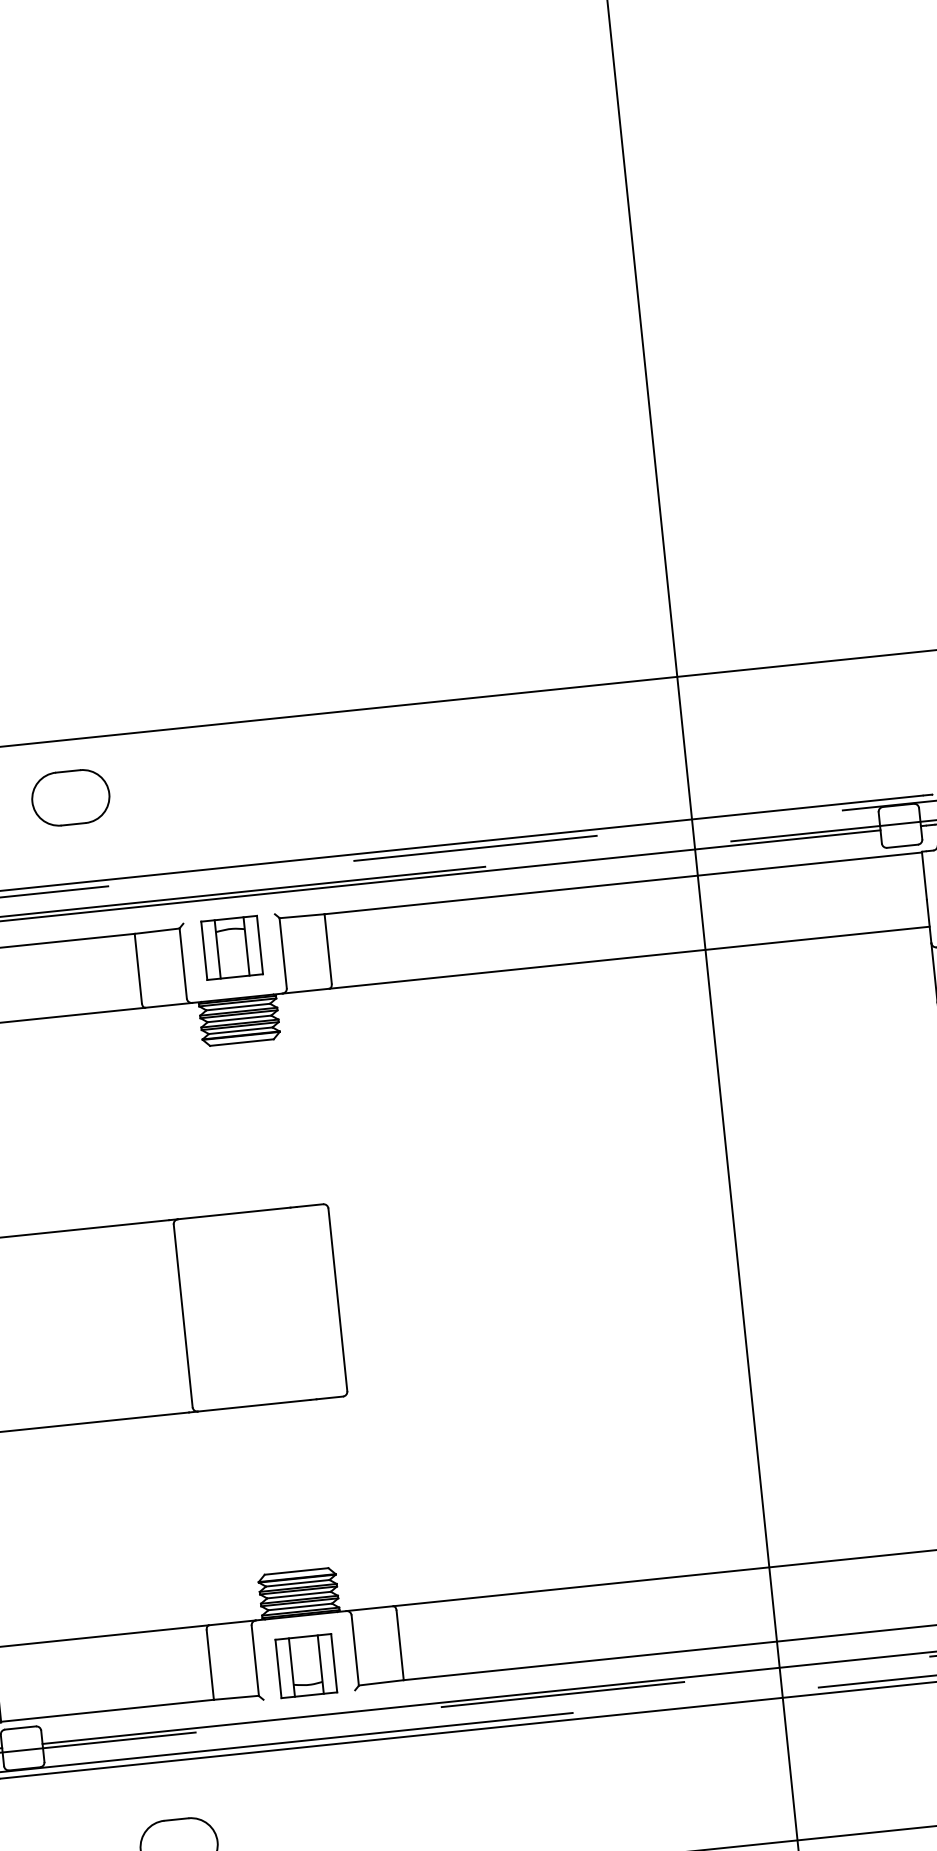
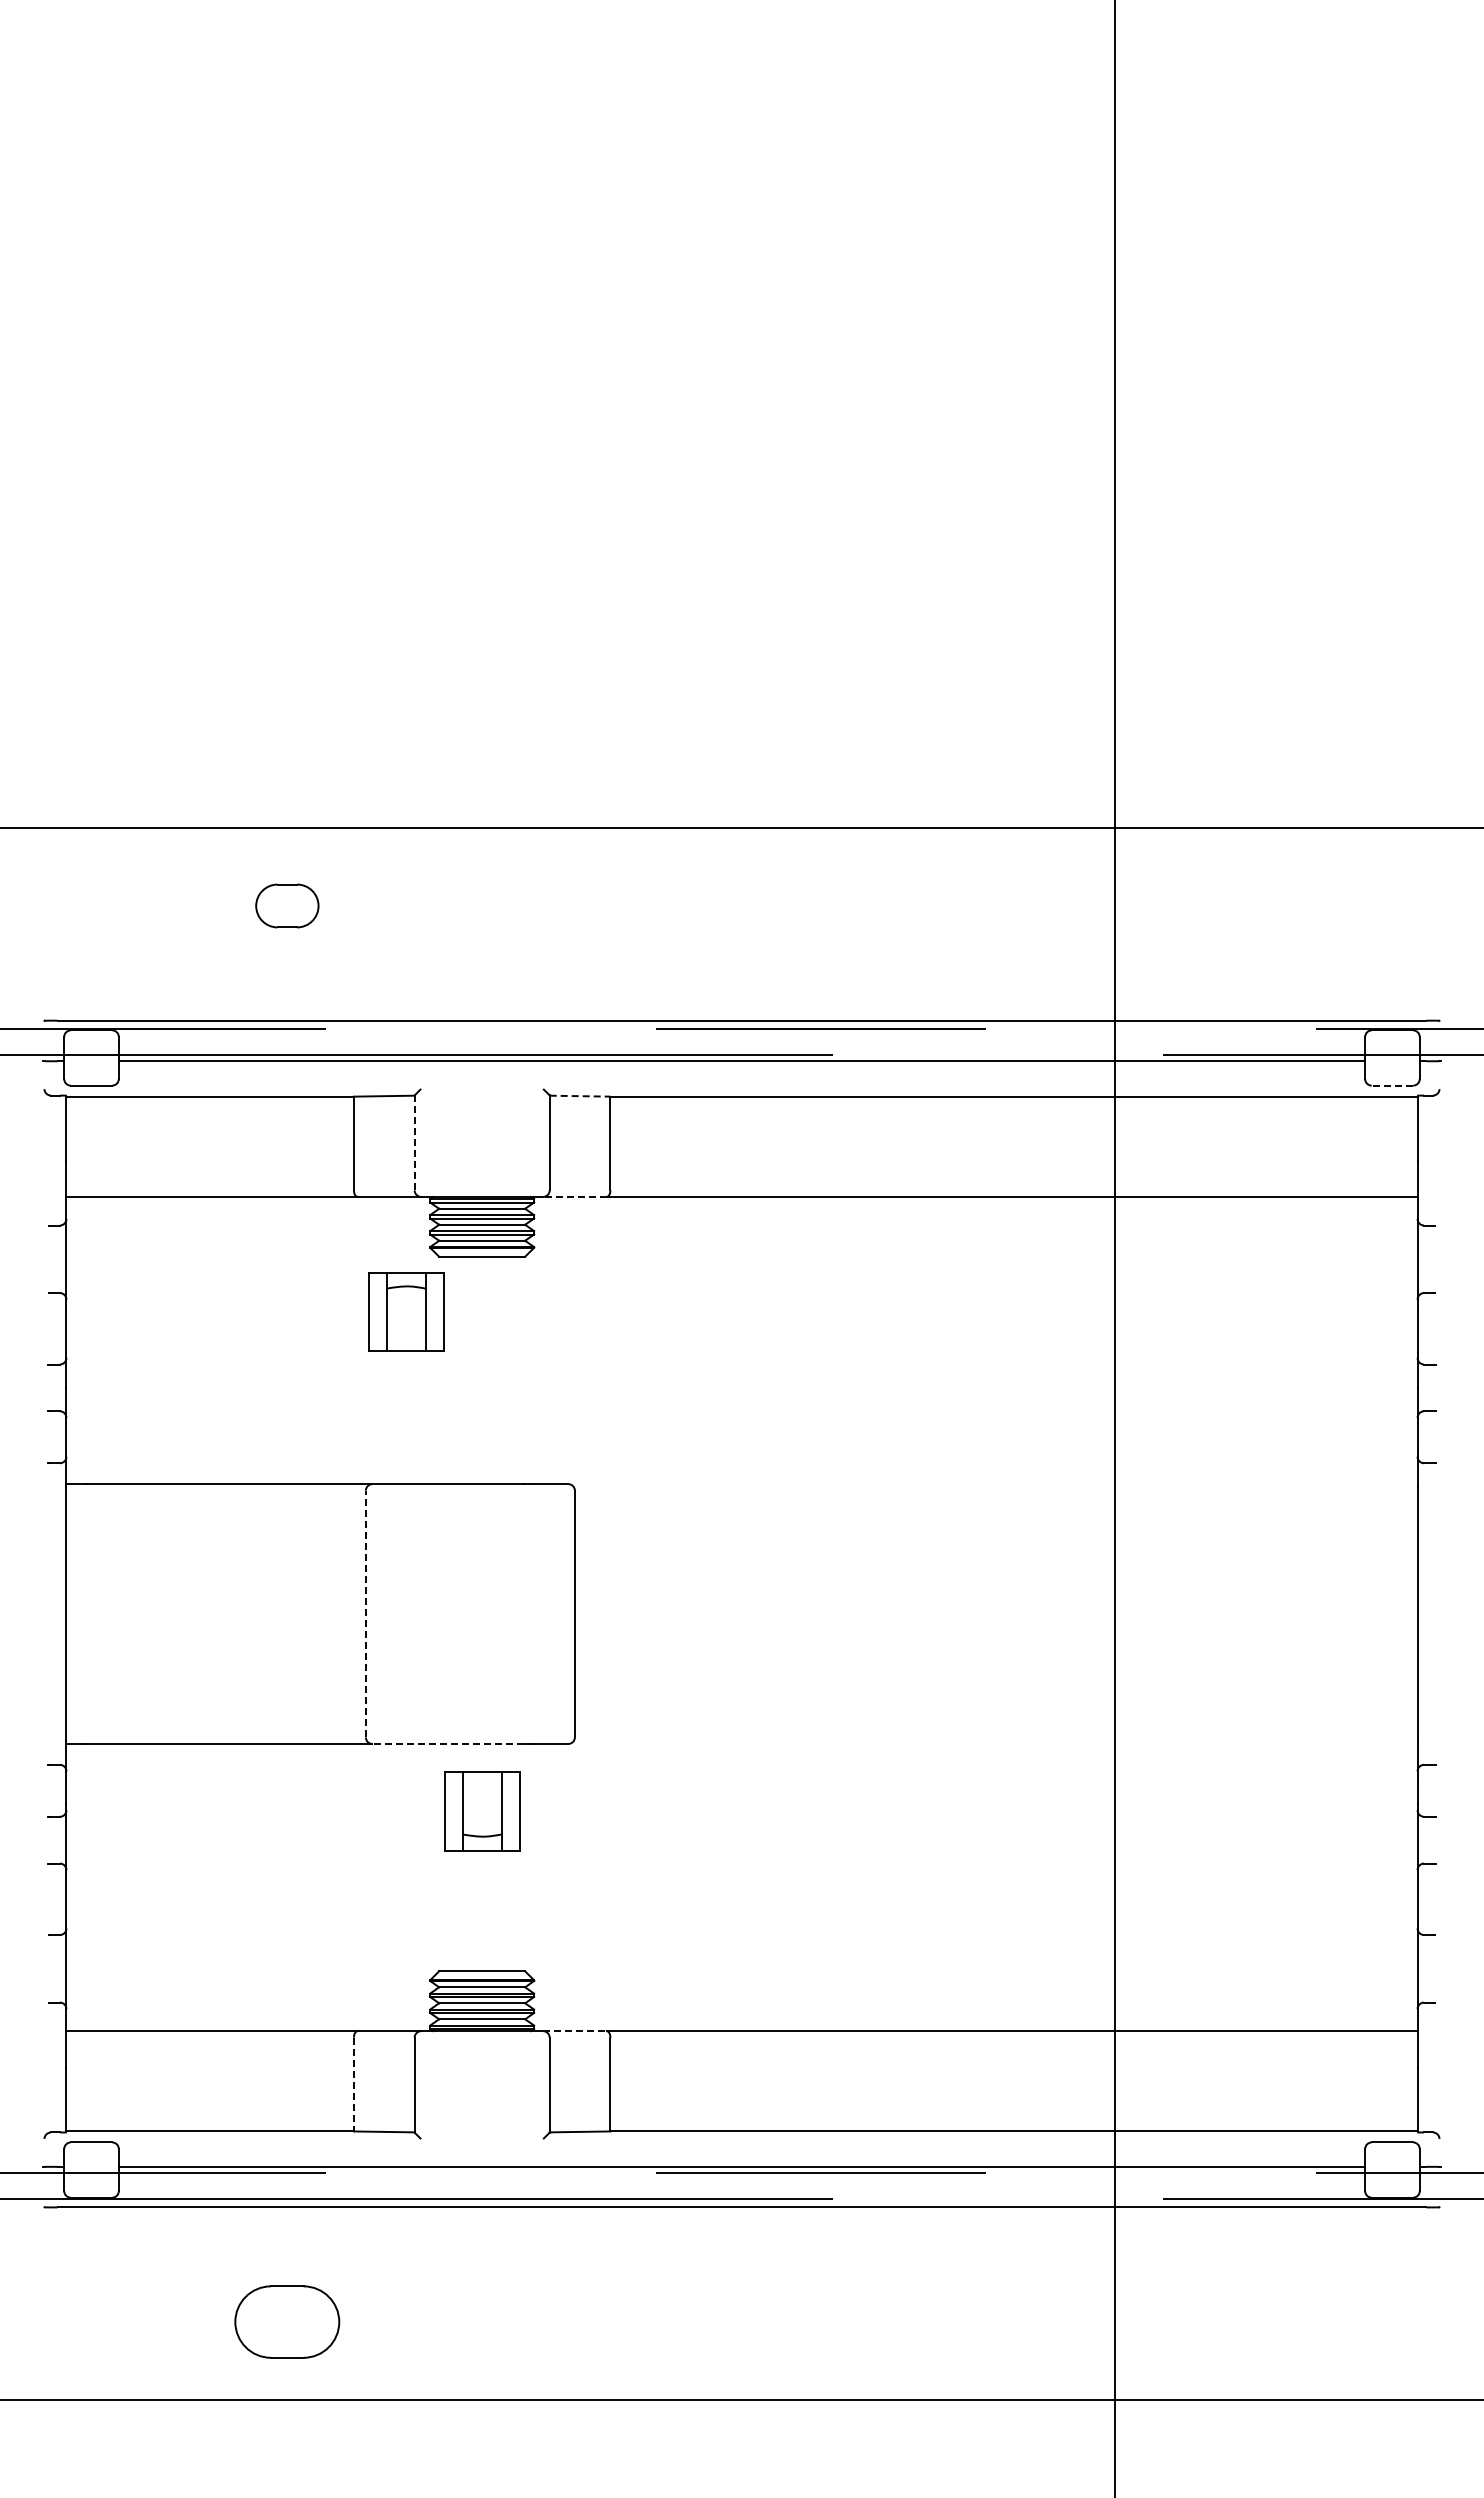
part: (70, 797) -> (287, 905), size x0.6
line: (902, 846) -> (1392, 1085), solid -> dashed
line: (302, 916) -> (580, 1096), solid -> dashed
part: (232, 947) -> (406, 1311), moved
line: (183, 963) -> (414, 1142), solid -> dashed
line: (305, 990) -> (574, 1196), solid -> dashed
line: (182, 1315) -> (365, 1613), solid -> dashed
line: (254, 1405) -> (448, 1743), solid -> dashed
line: (369, 1608) -> (574, 2031), solid -> dashed
line: (210, 1665) -> (353, 2084), solid -> dashed
part: (306, 1666) -> (482, 1811), moved

